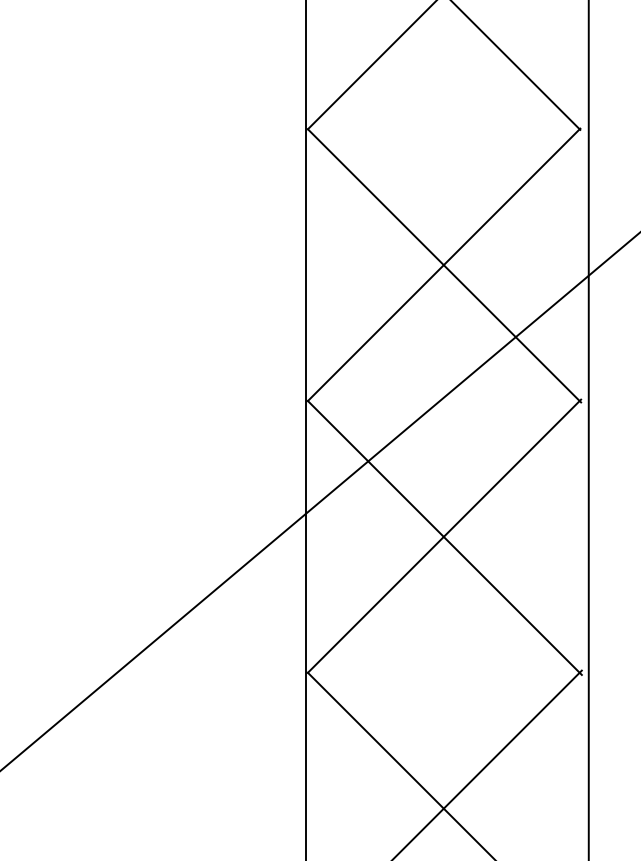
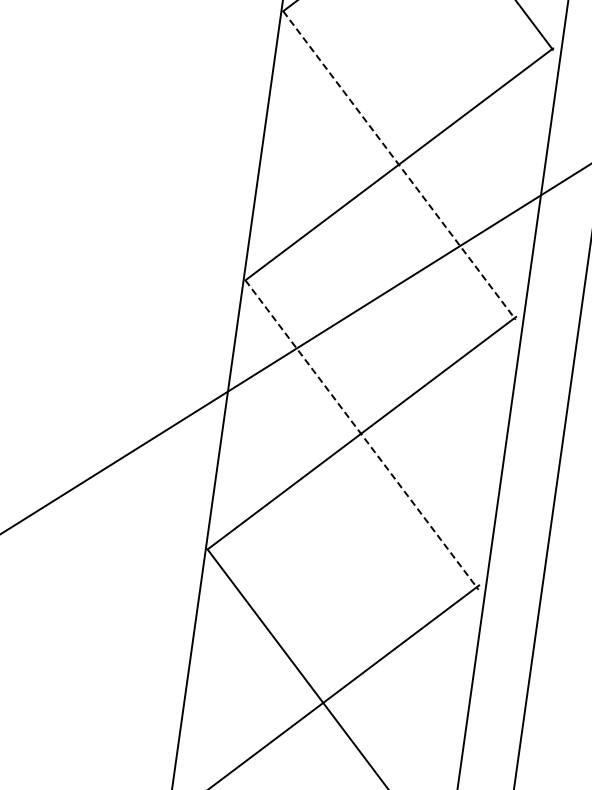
line: (444, 266) -> (399, 166), solid -> dashed
line: (444, 538) -> (361, 435), solid -> dashed

